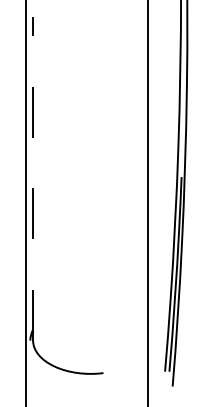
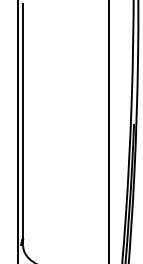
line: (33, 178) -> (23, 124), dashed -> solid

